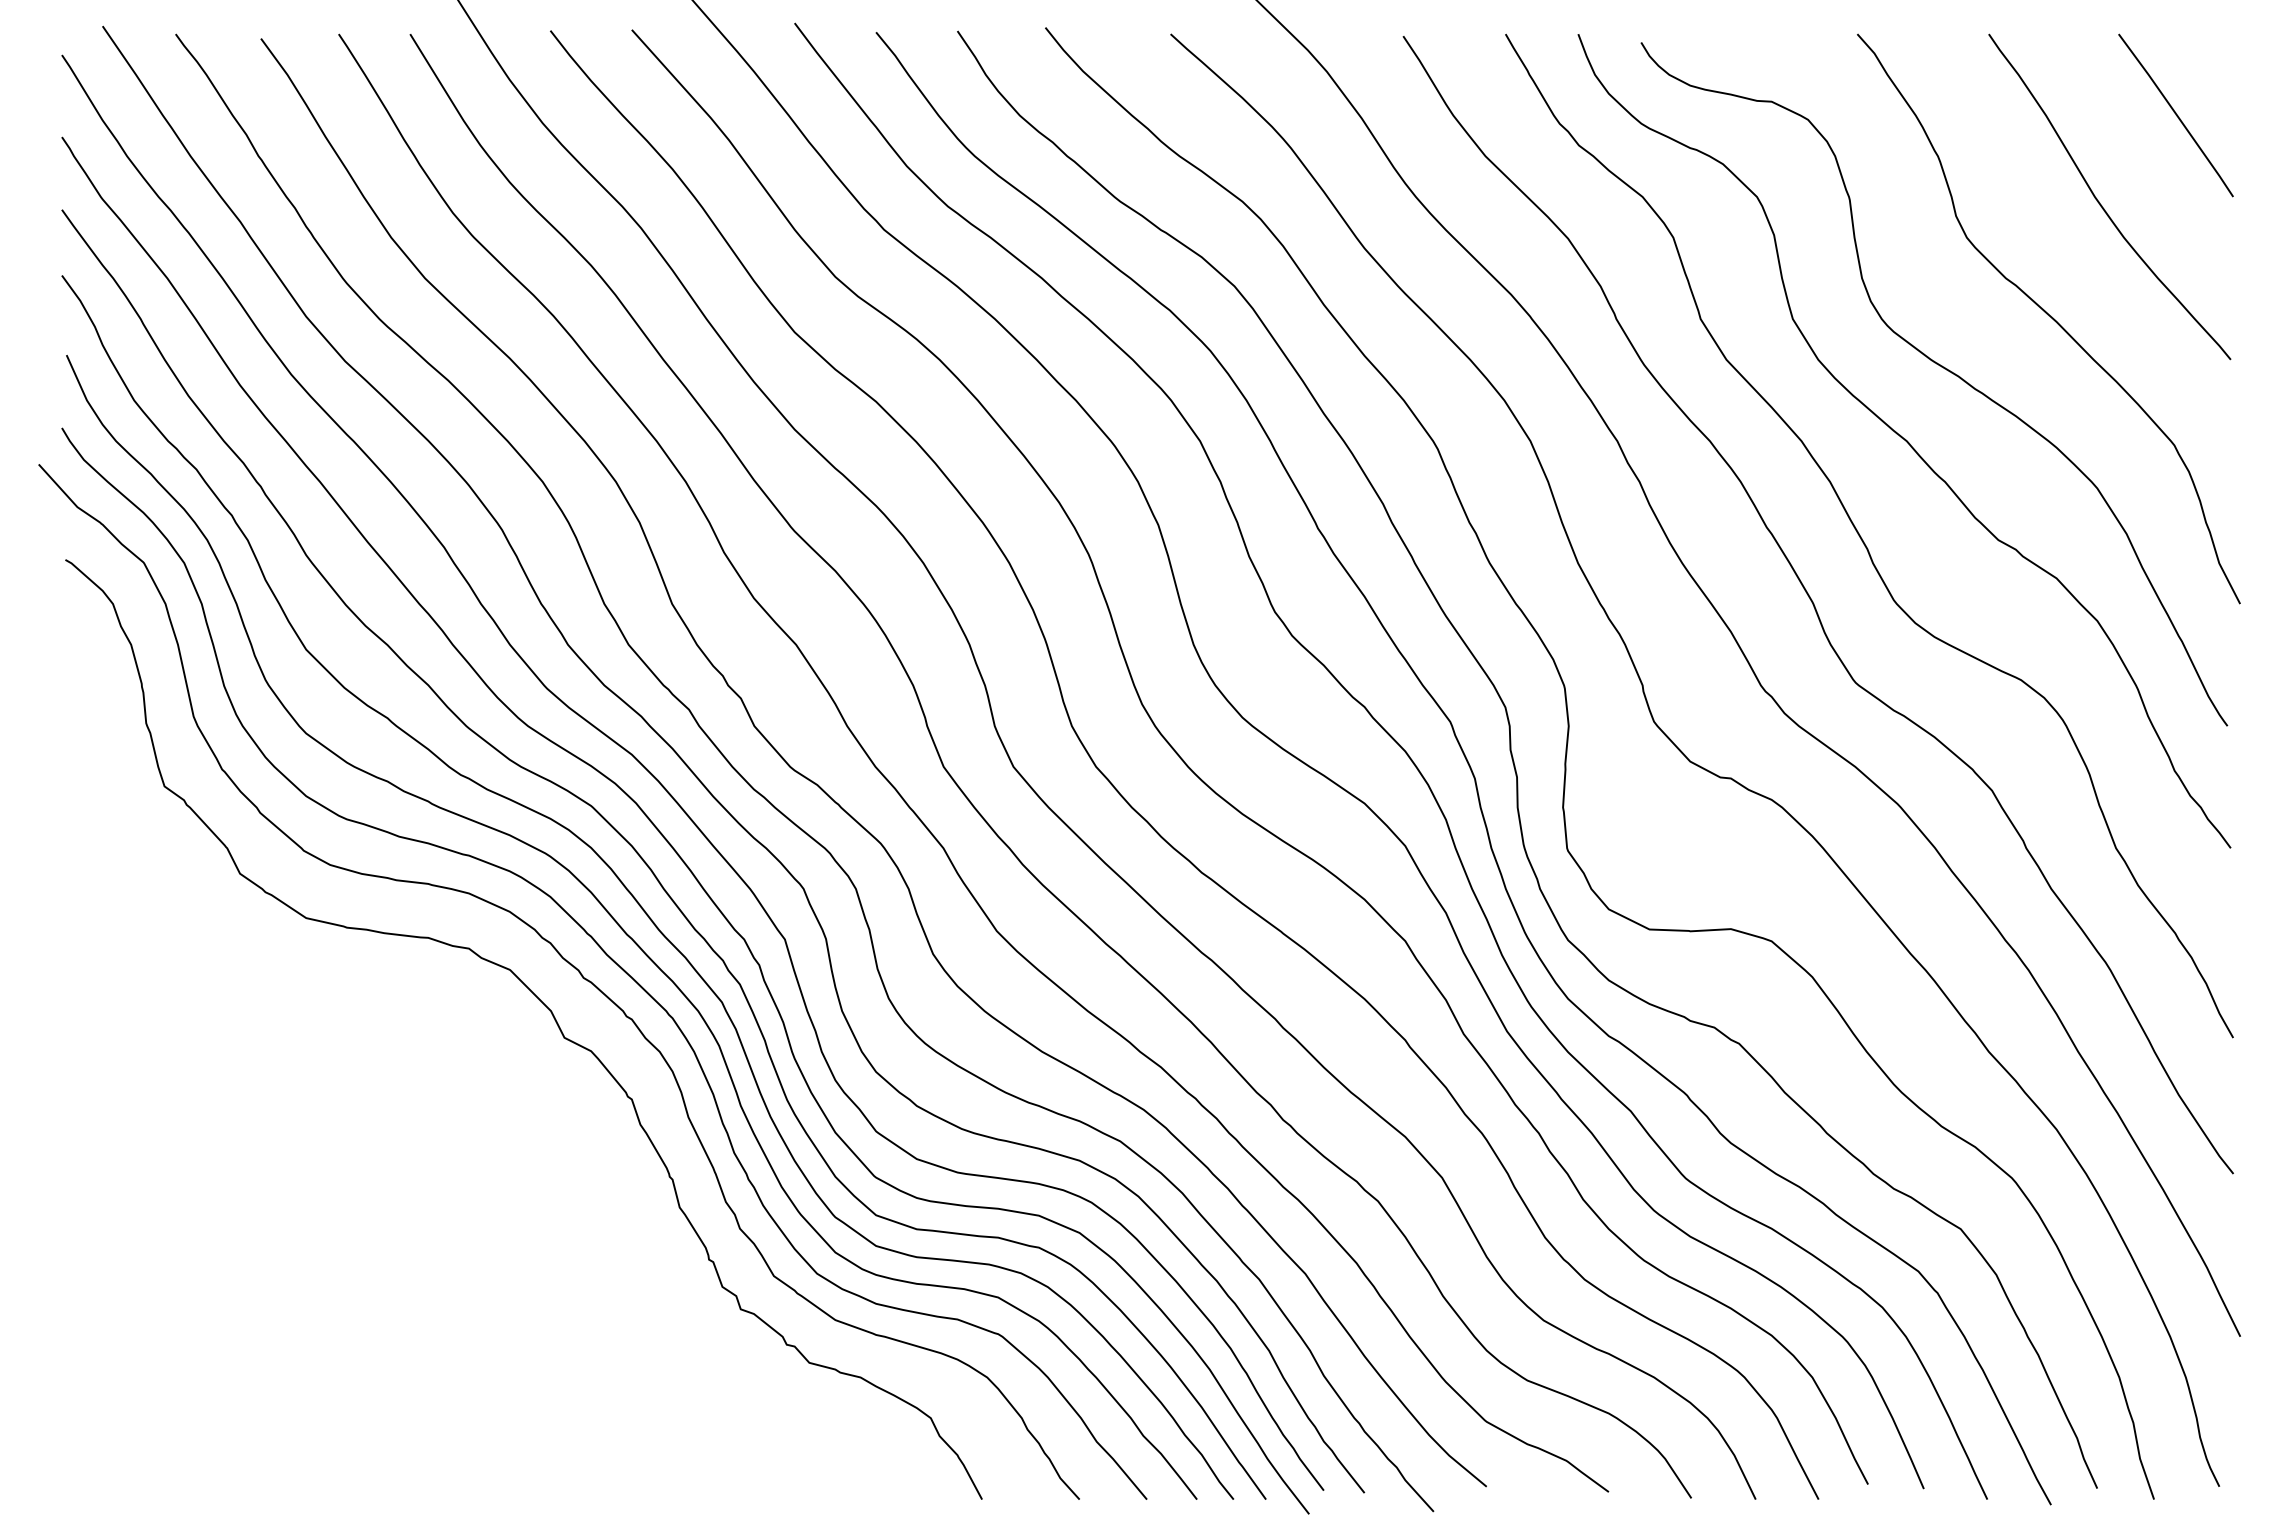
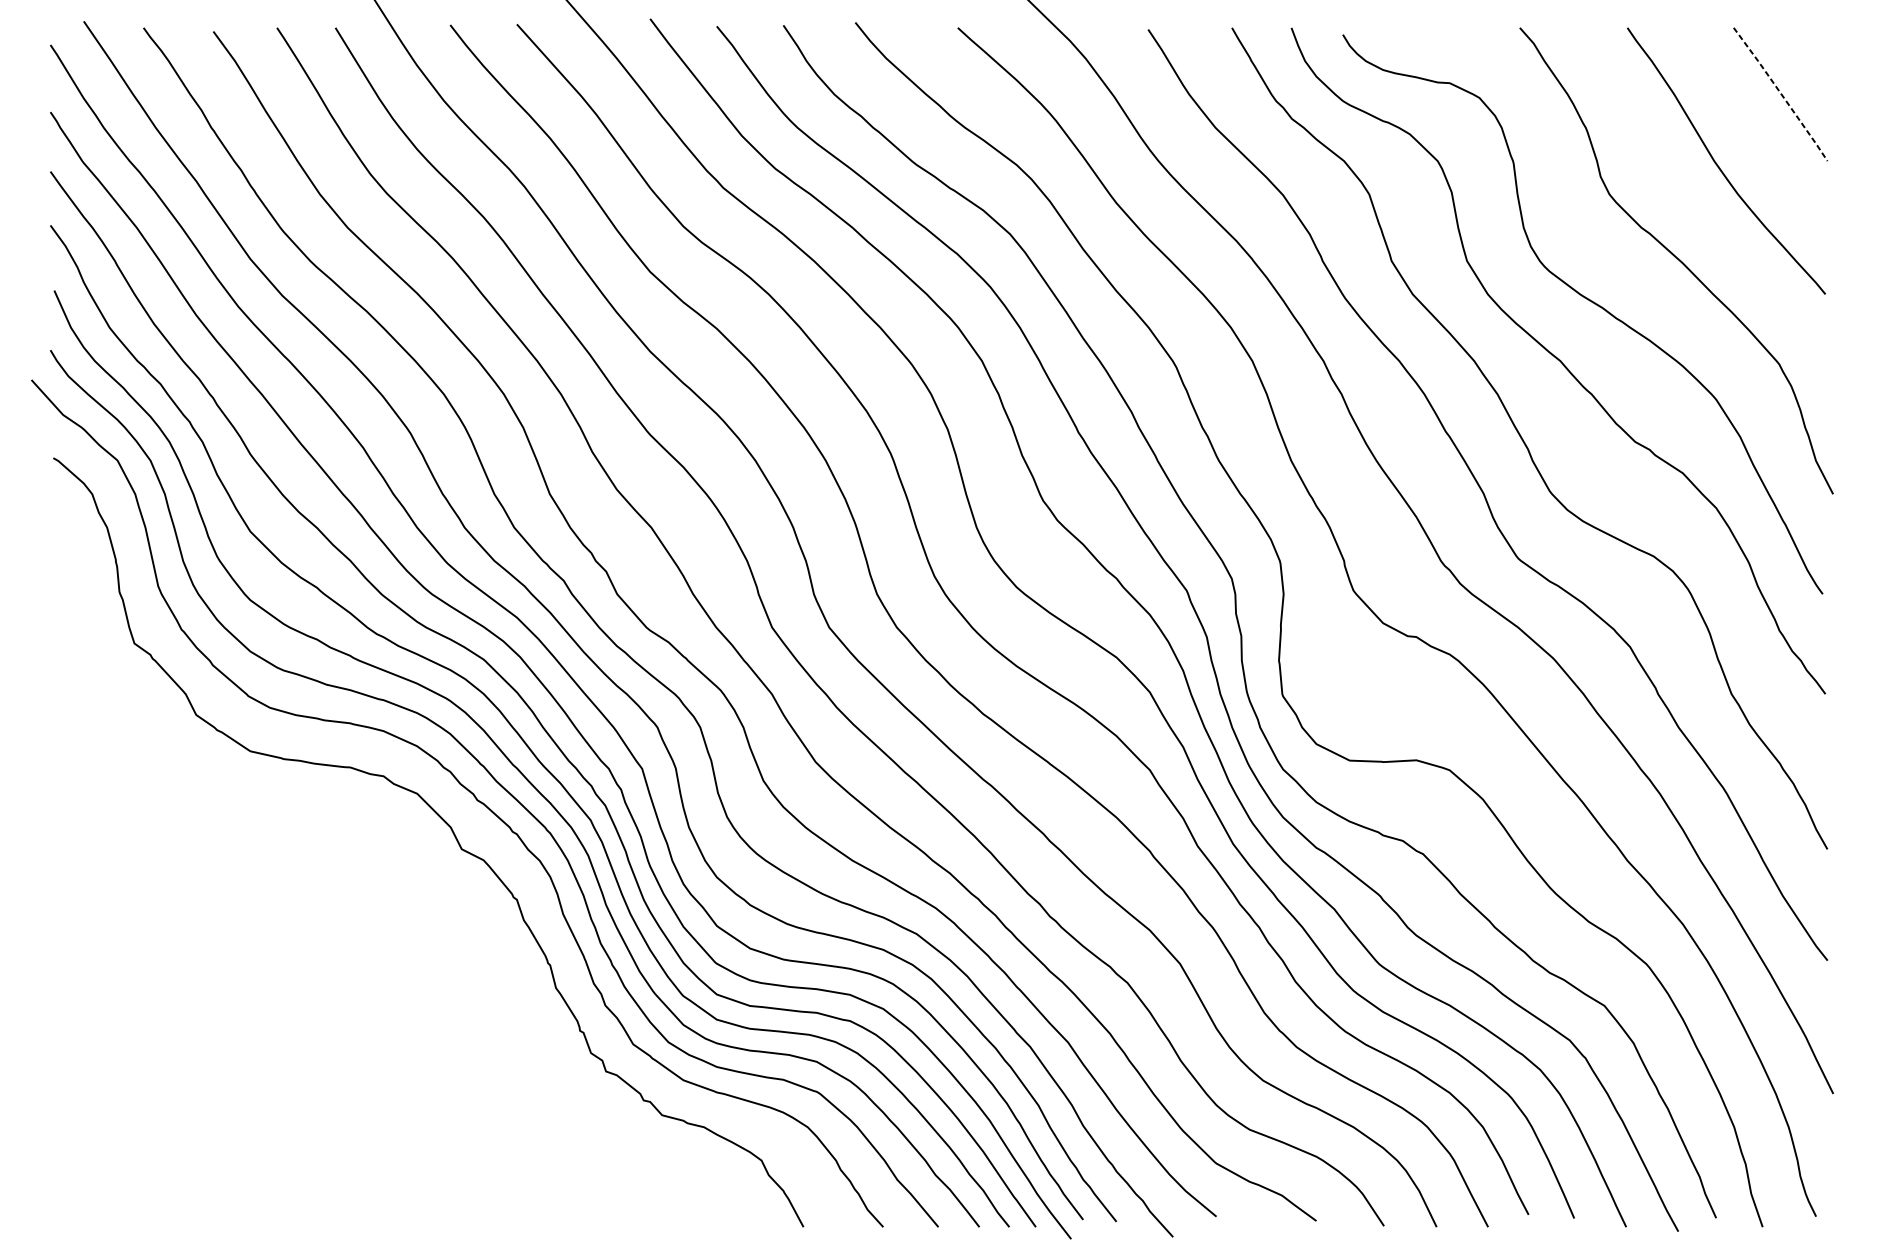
line: (2177, 115) -> (1781, 94), solid -> dashed

